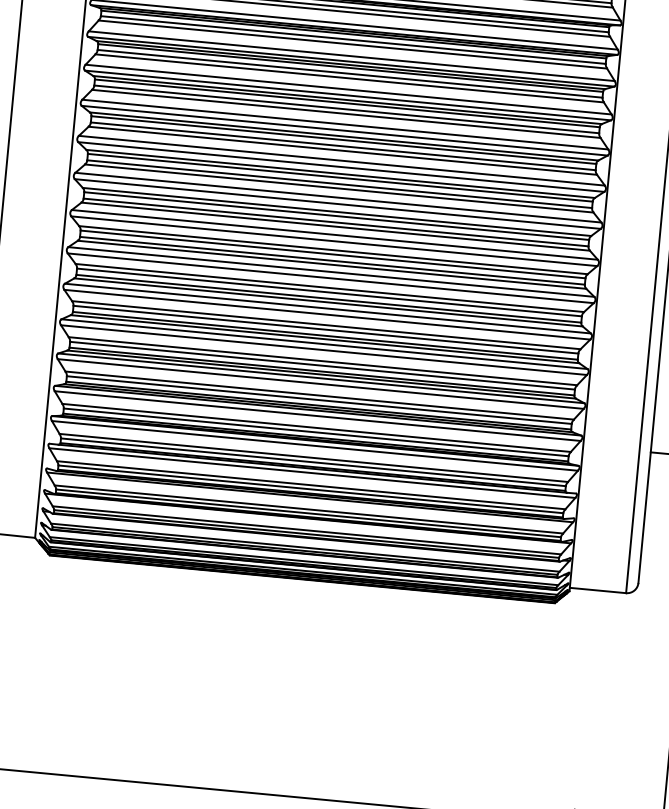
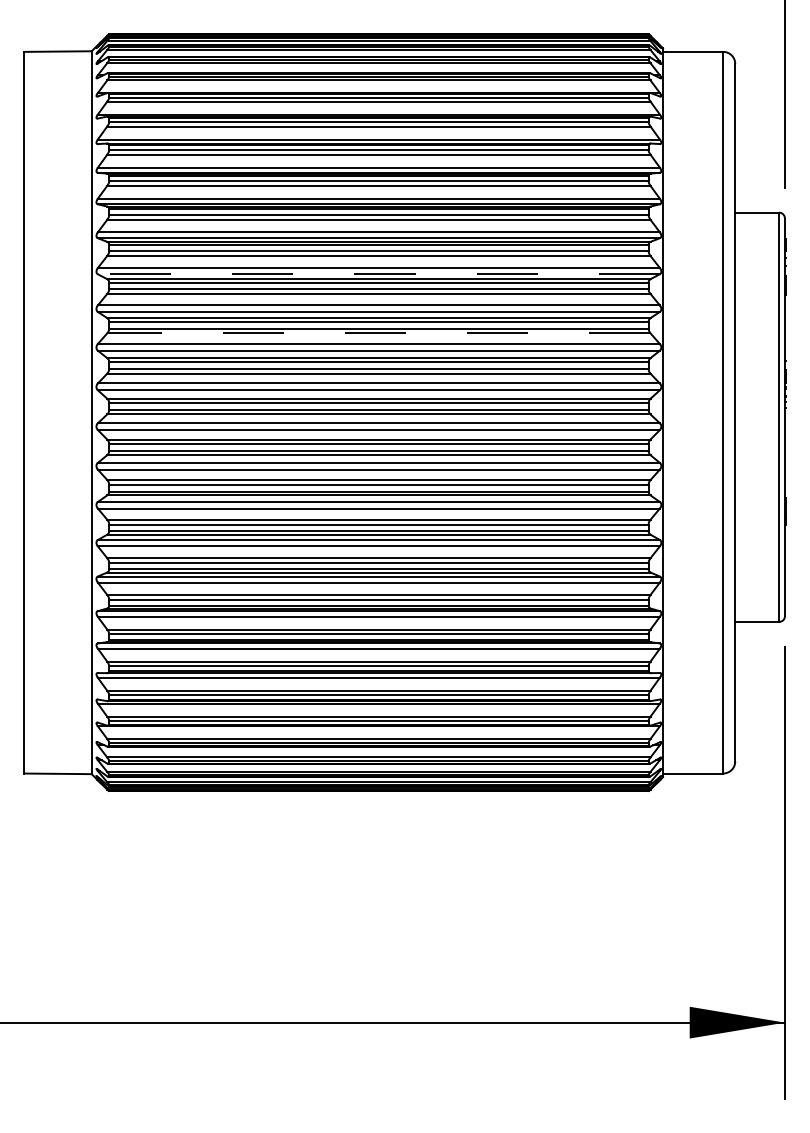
line: (347, 95) -> (378, 274), solid -> dashed
line: (342, 150) -> (378, 333), solid -> dashed

